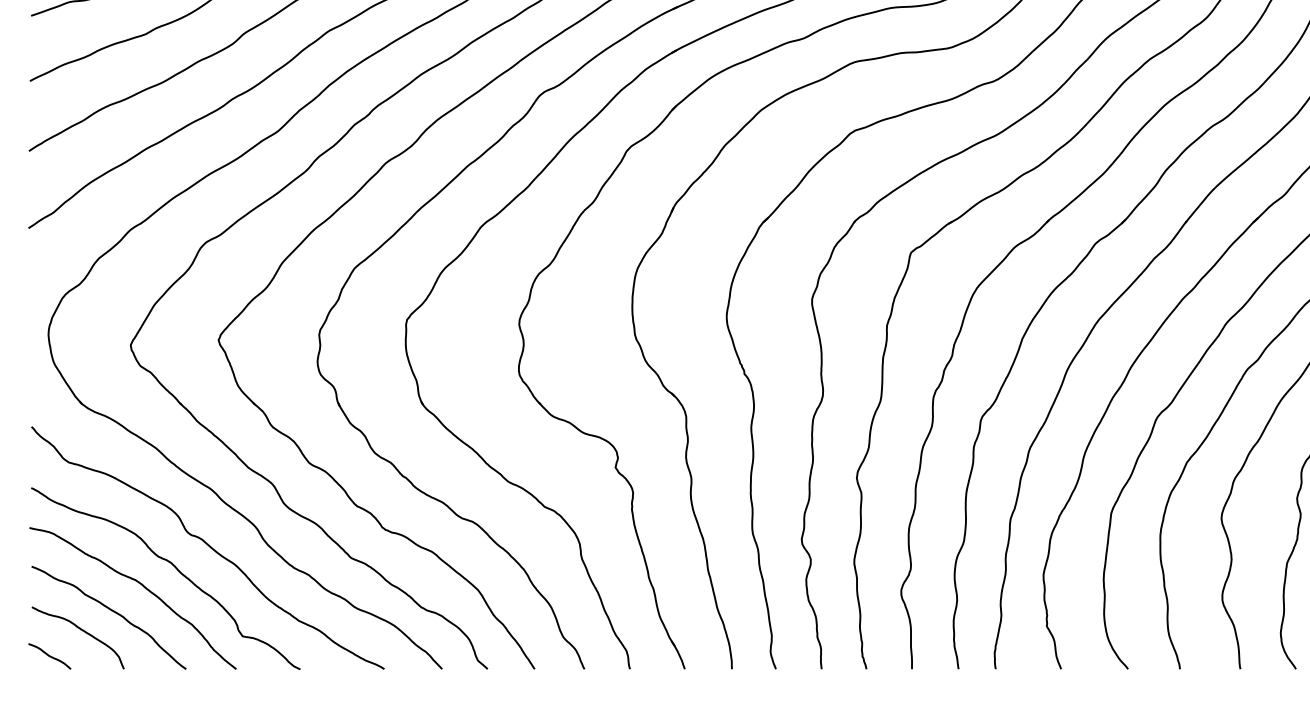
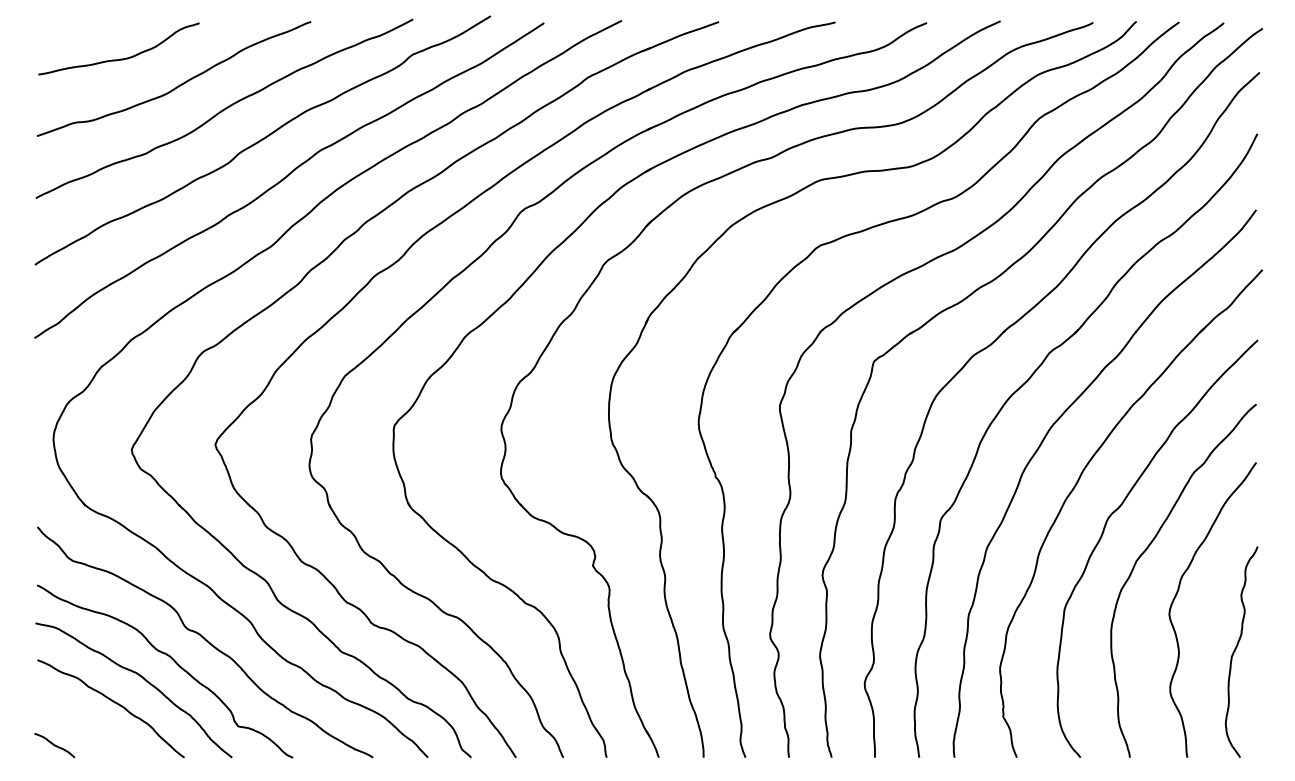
curve: (82, 631) -> (85, 721), removed

